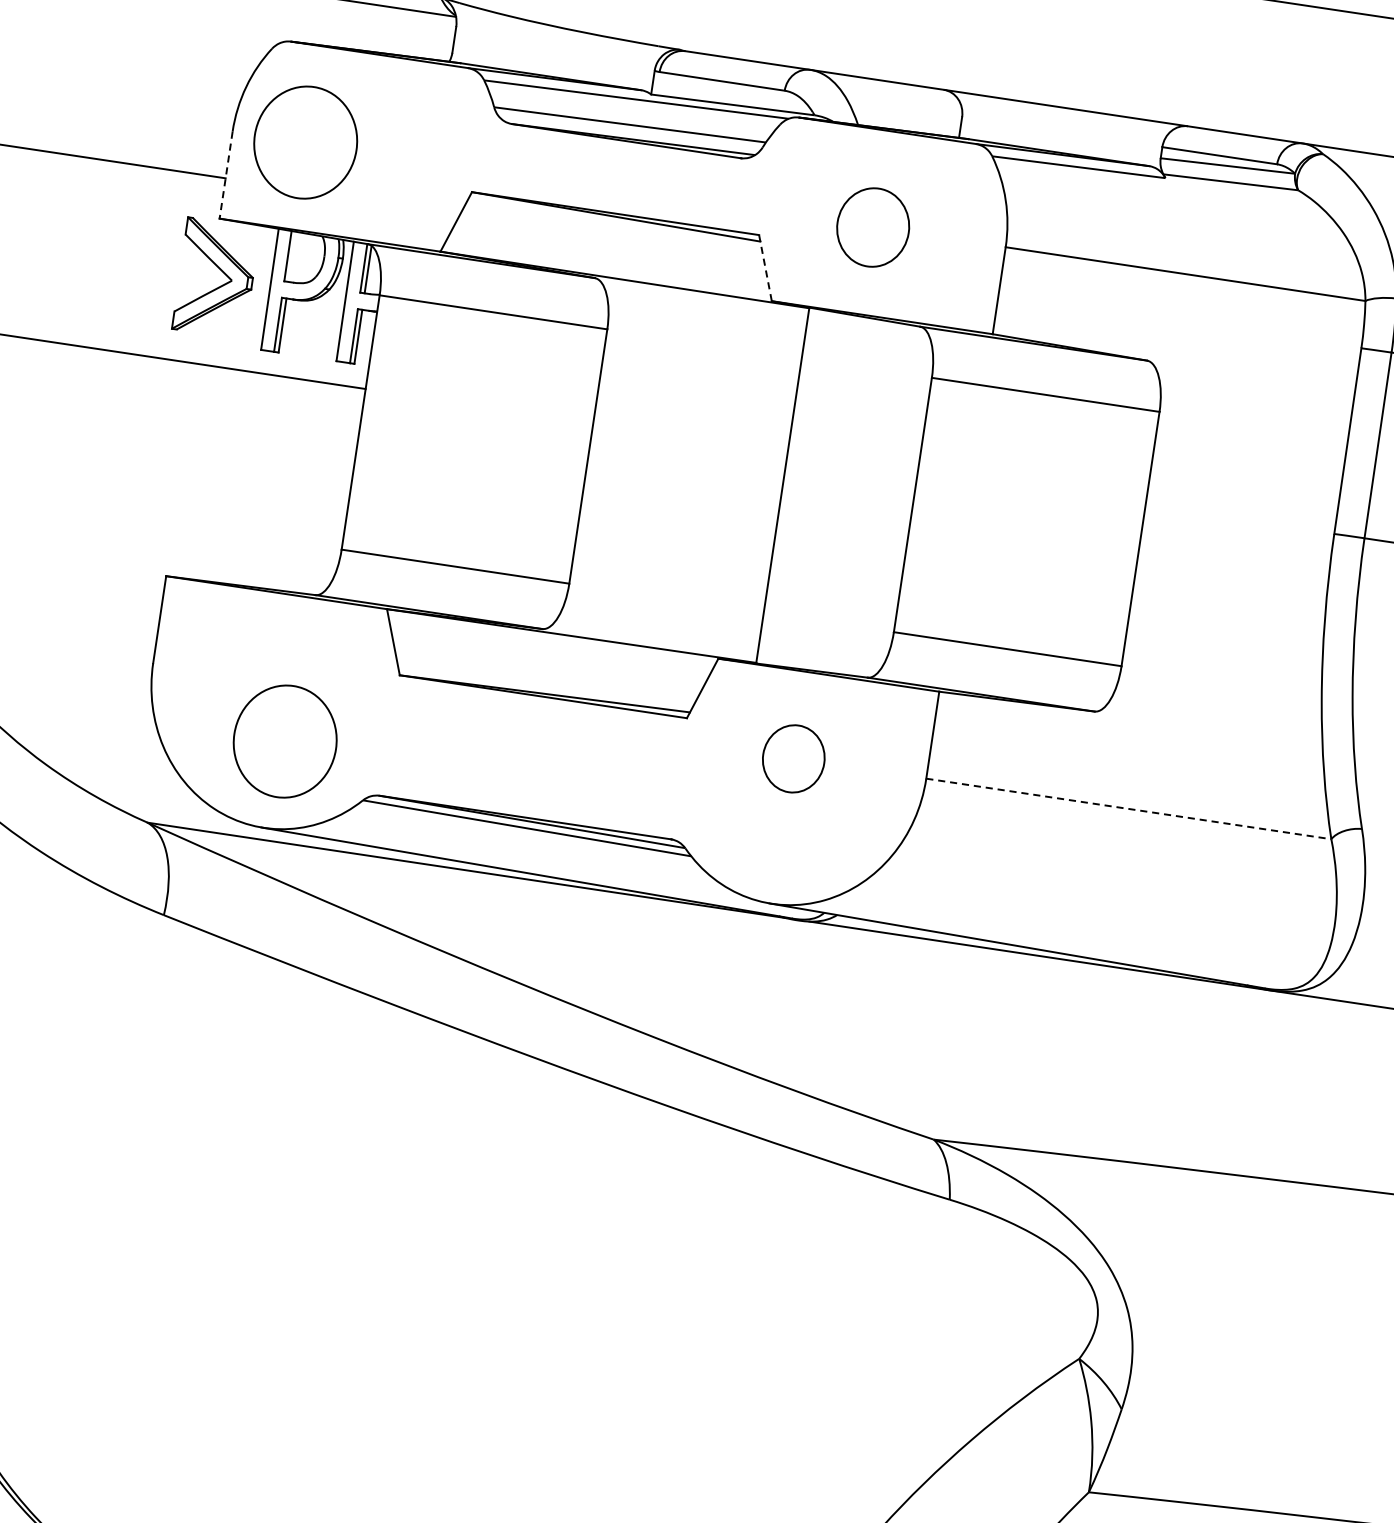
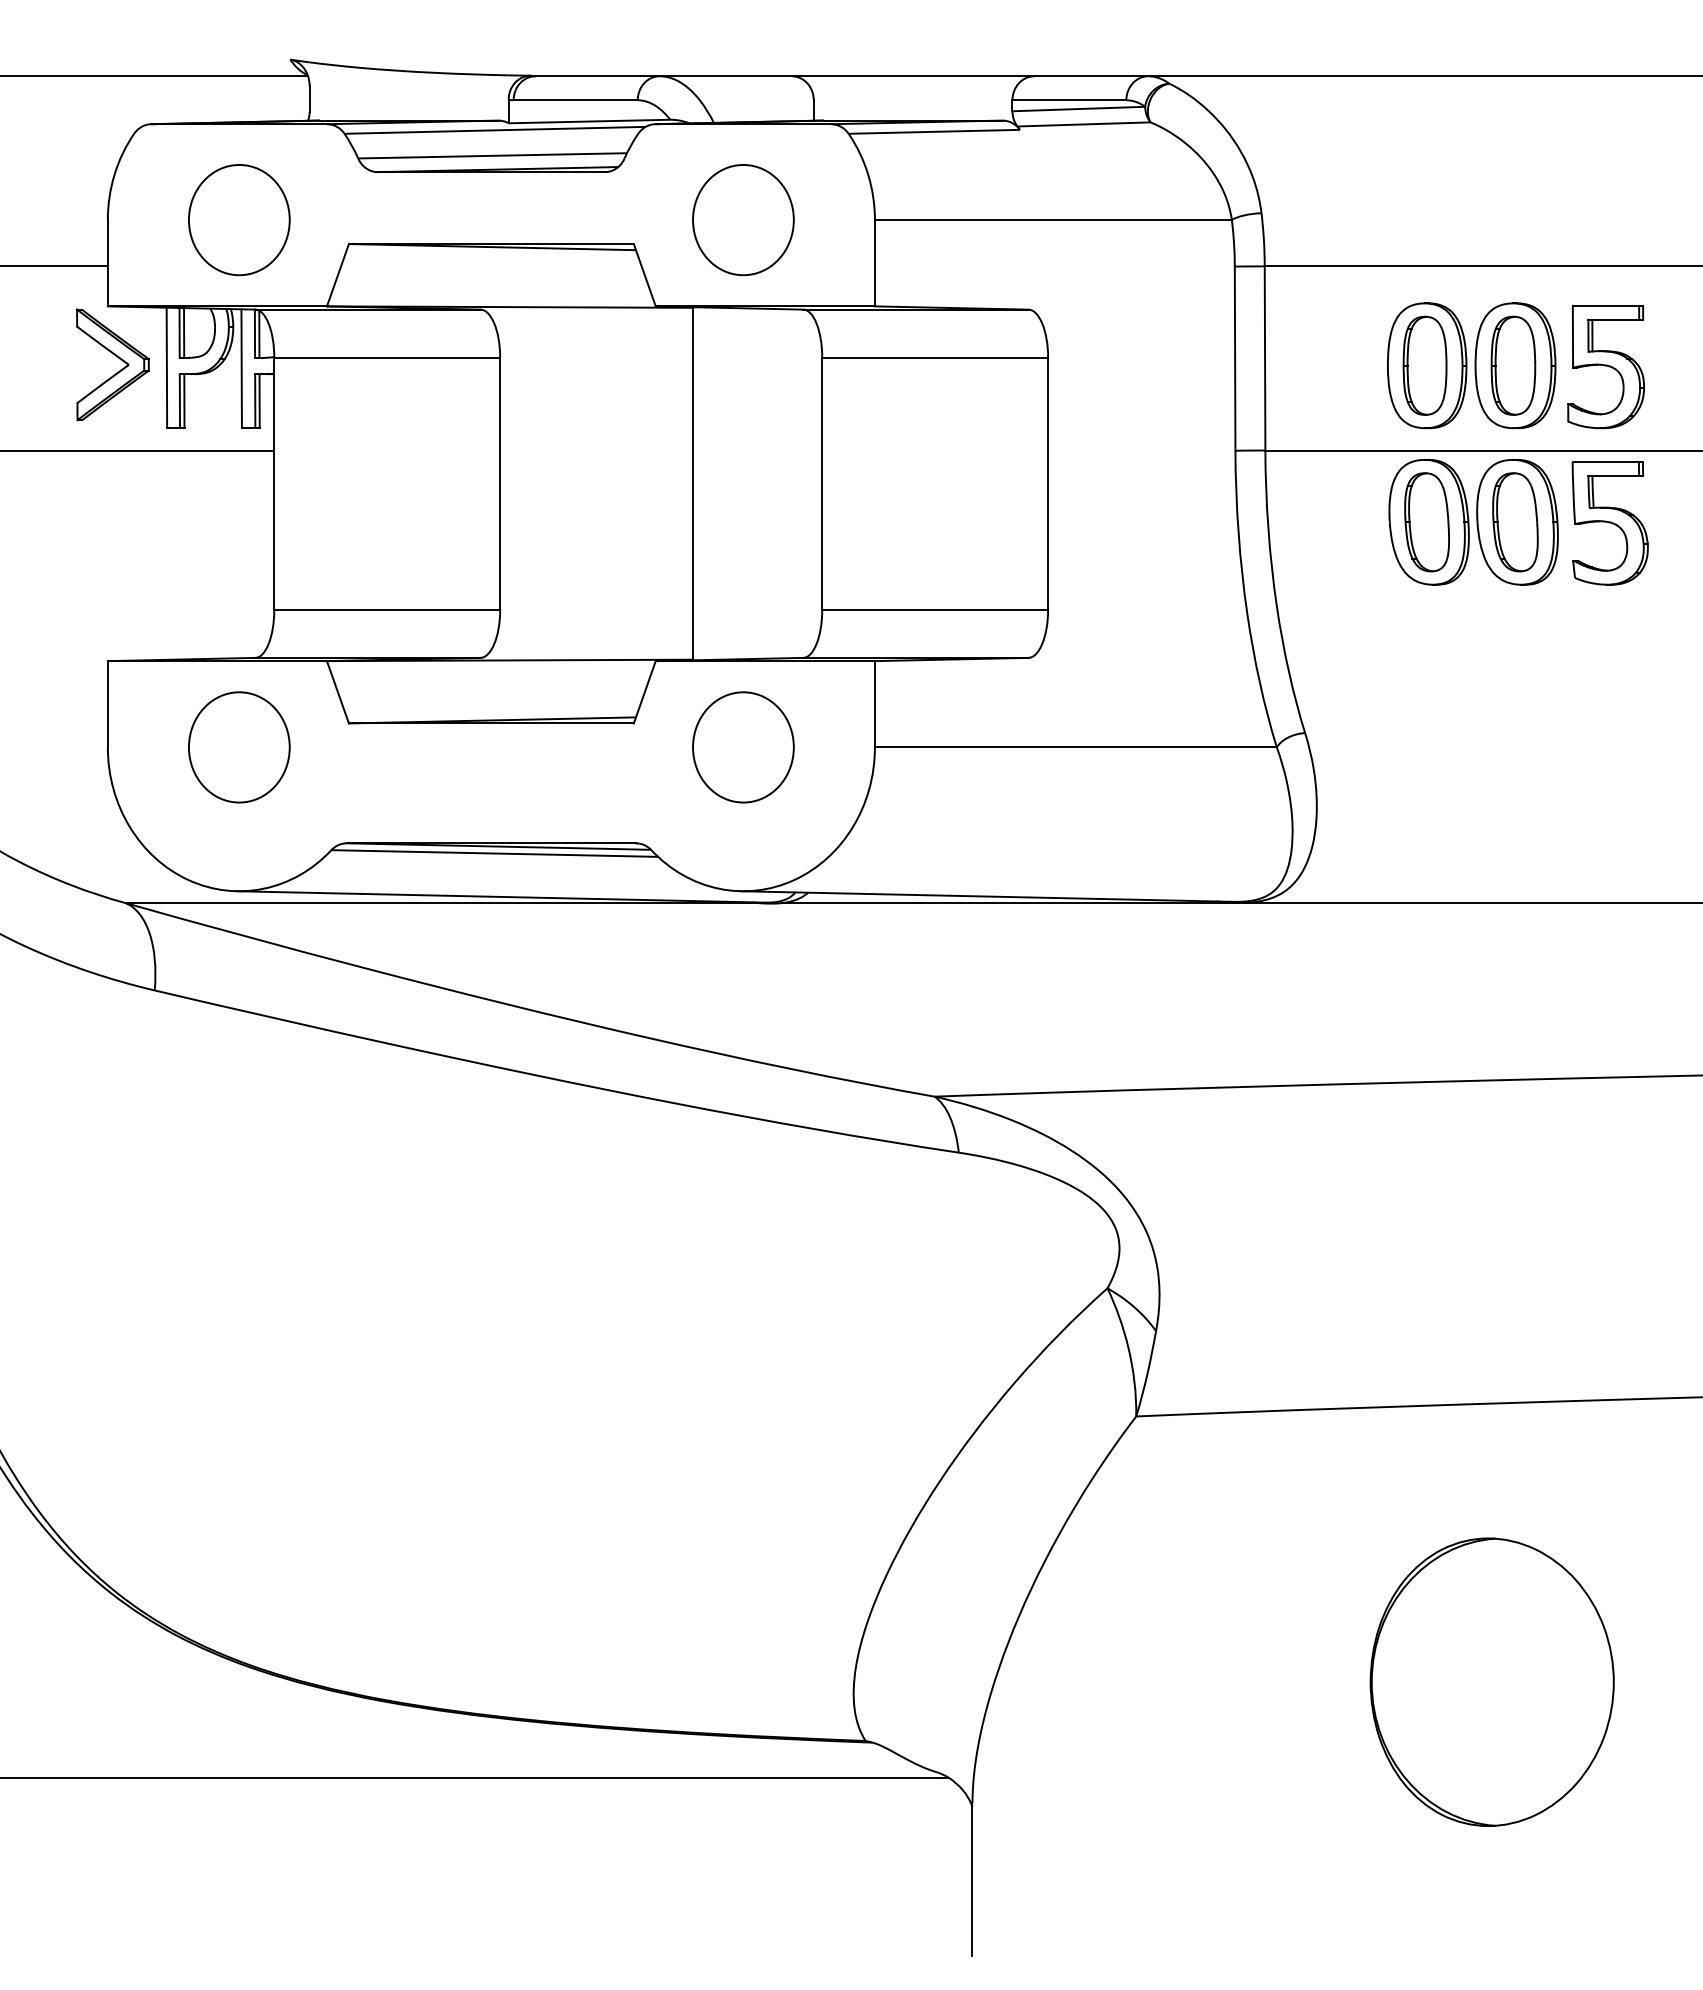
part: (305, 143) -> (239, 220), moved
line: (225, 175) -> (107, 263), dashed -> solid
part: (873, 227) -> (743, 220), size x1.43
line: (292, 256) -> (184, 332), added
line: (765, 268) -> (644, 275), dashed -> solid
part: (285, 741) -> (239, 747), moved
part: (793, 758) -> (743, 747), size x1.67
line: (1128, 808) -> (1075, 747), dashed -> solid

